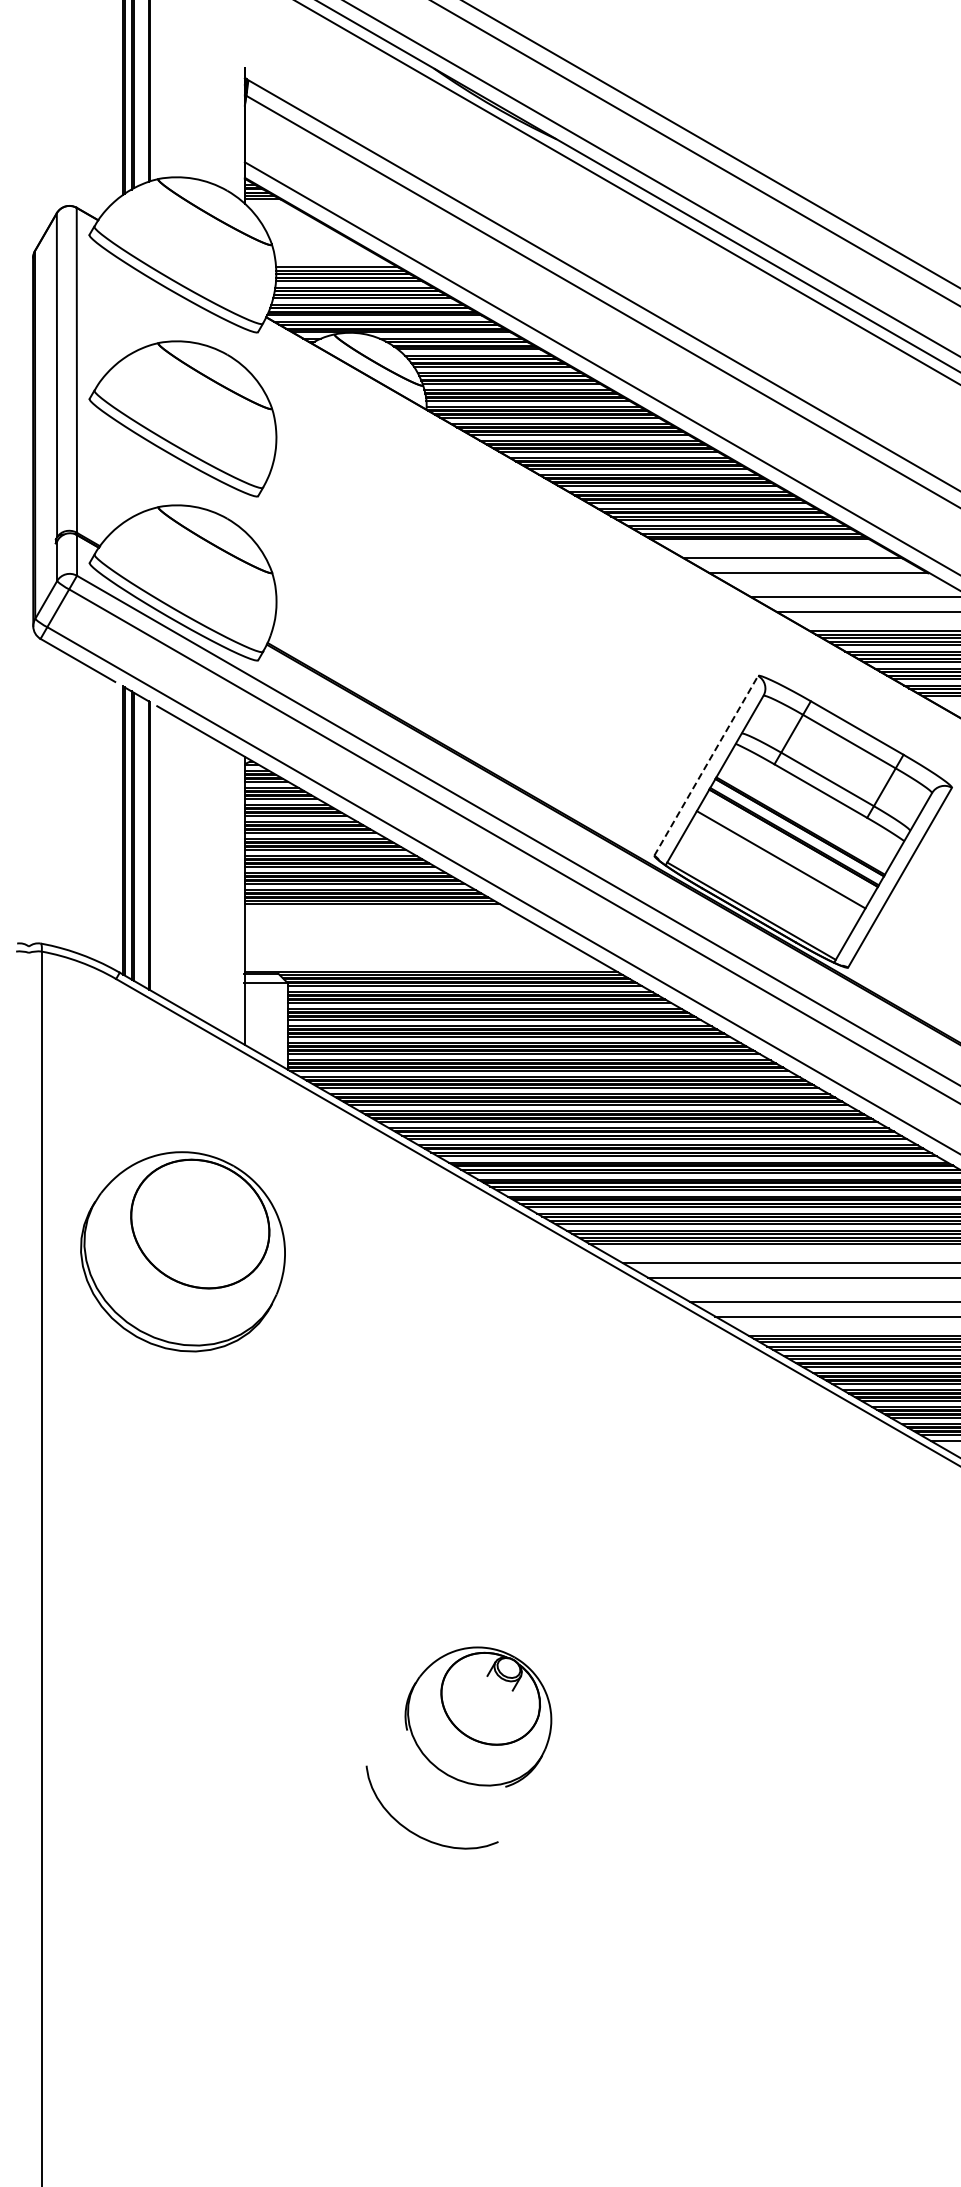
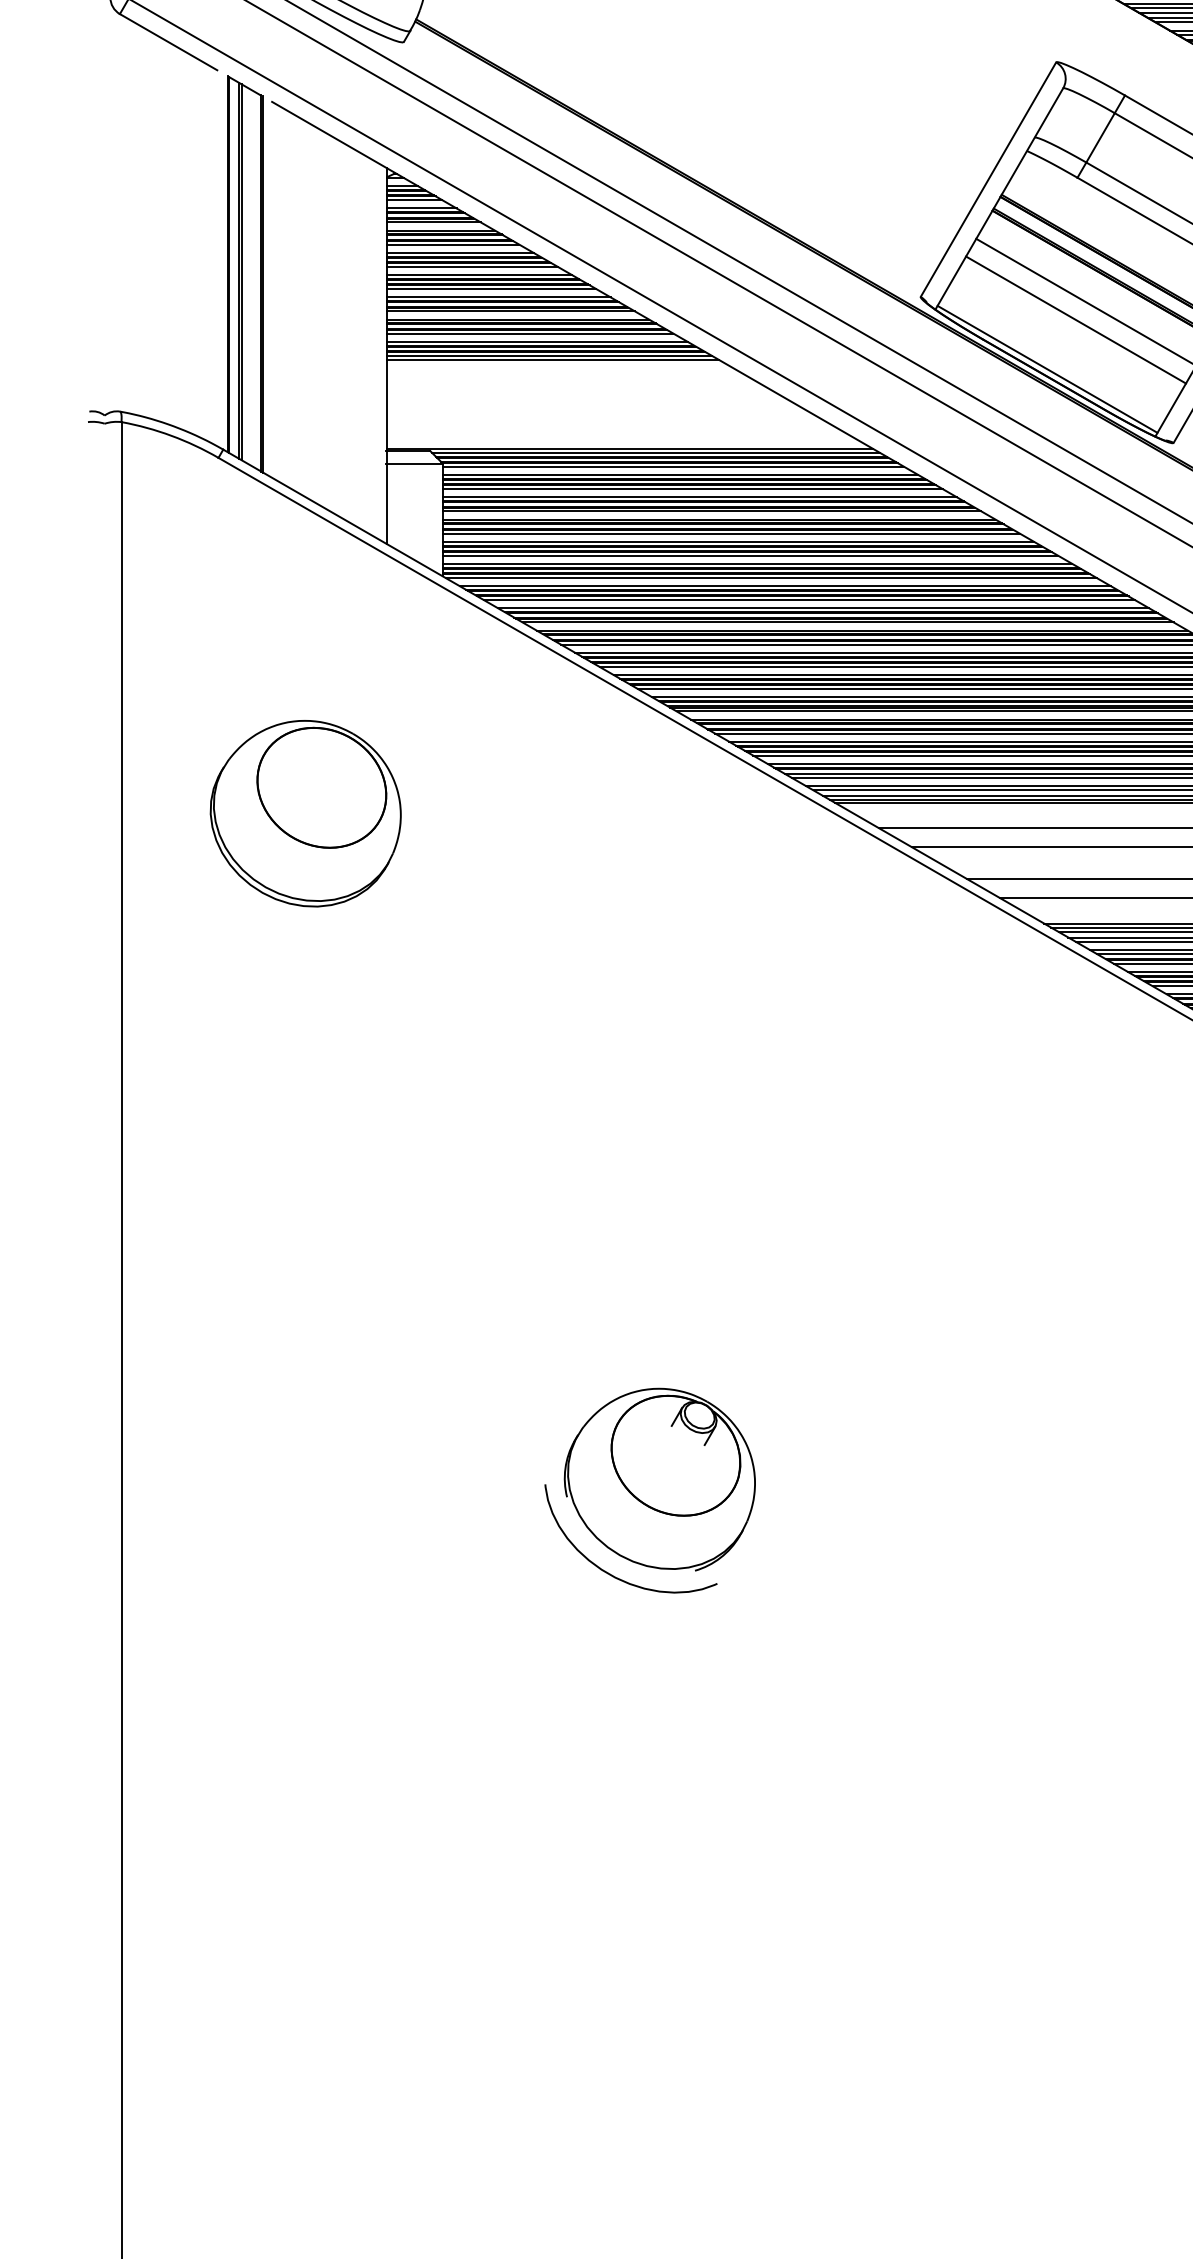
line: (706, 765) -> (988, 179), dashed -> solid
line: (773, 873) -> (1076, 320), added
part: (182, 1251) -> (305, 813), size x0.71
part: (478, 1716) -> (659, 1478), moved

